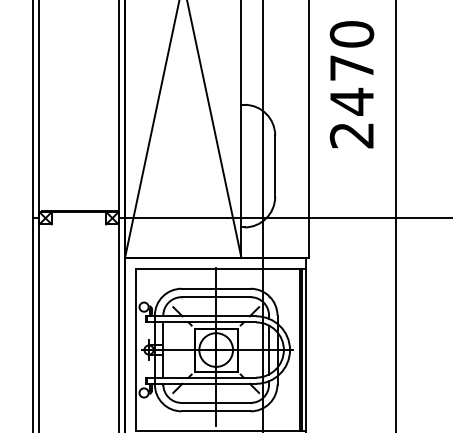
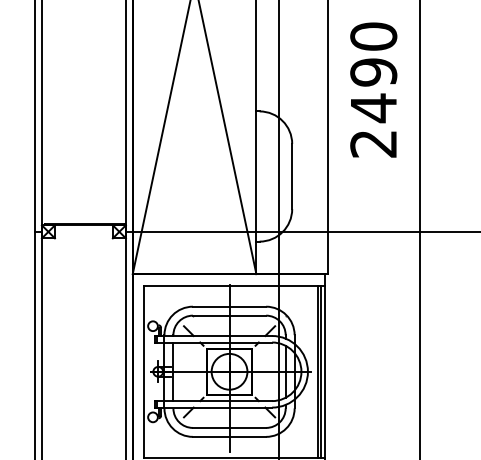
text: (351, 68) -> (373, 72), 2470 -> 2490

